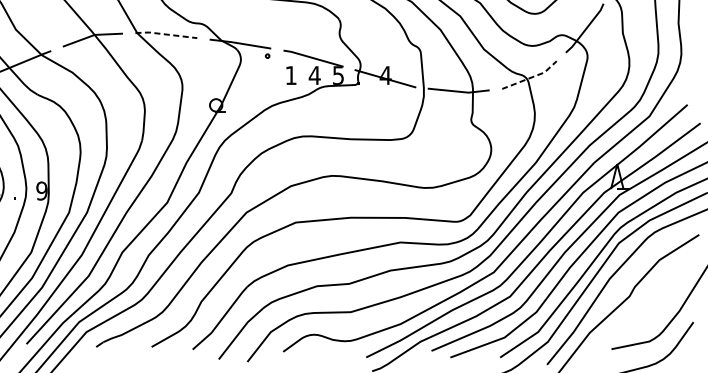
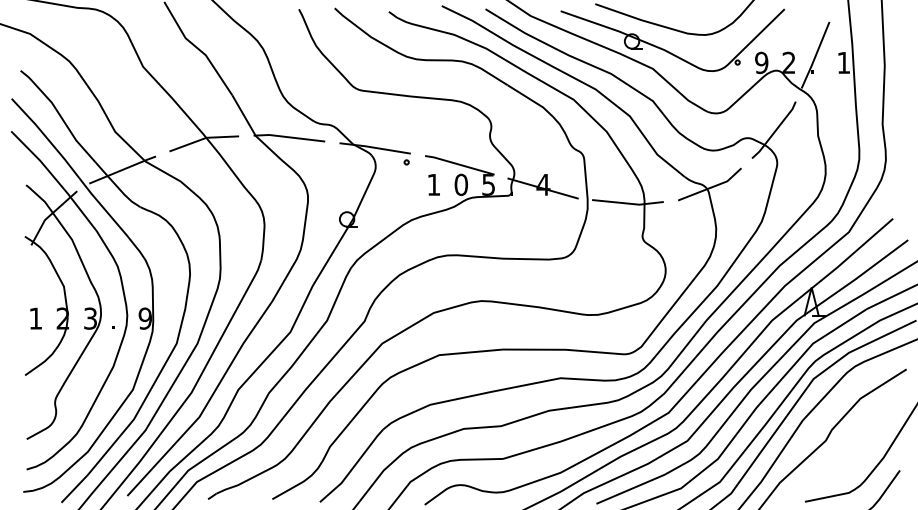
line: (165, 34) -> (288, 137), dashed -> solid
text: (314, 75) -> (461, 184), 4 -> 0
line: (530, 77) -> (711, 187), dashed -> solid

